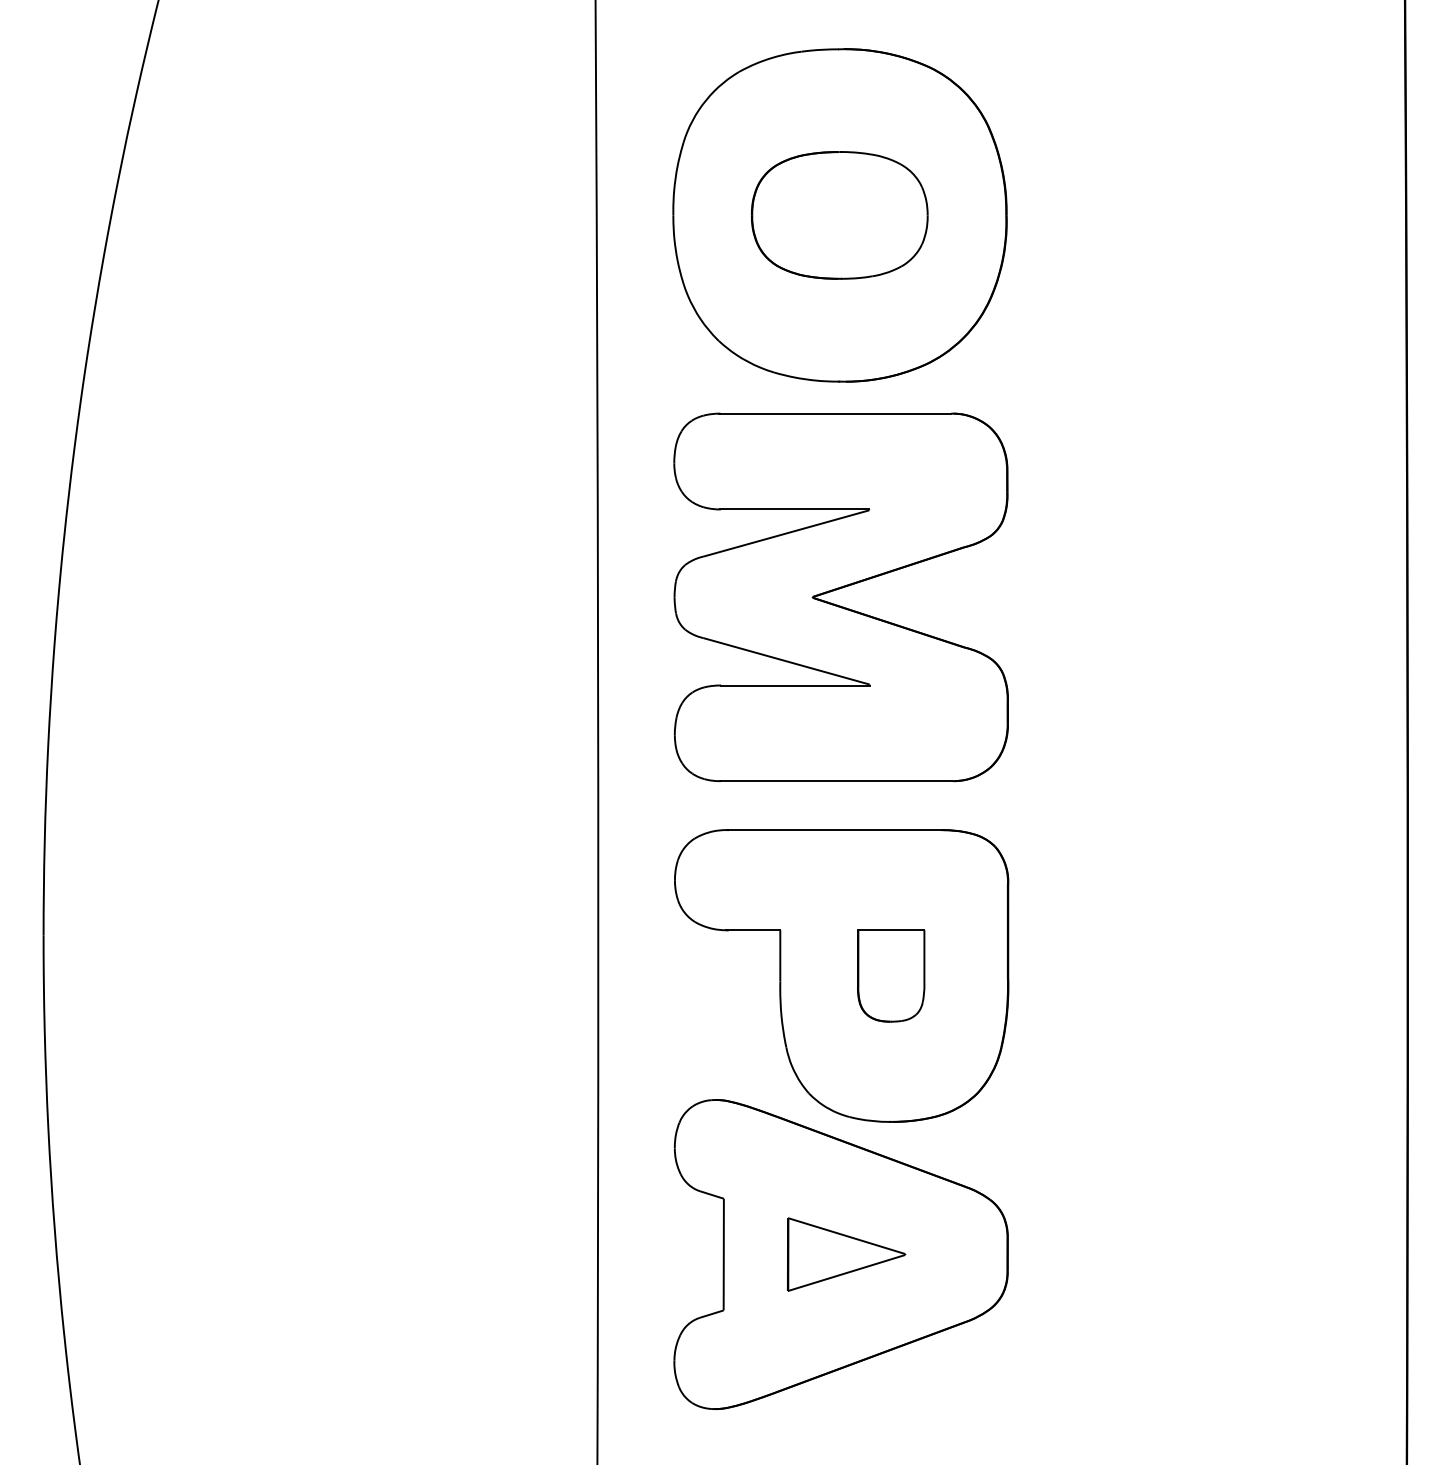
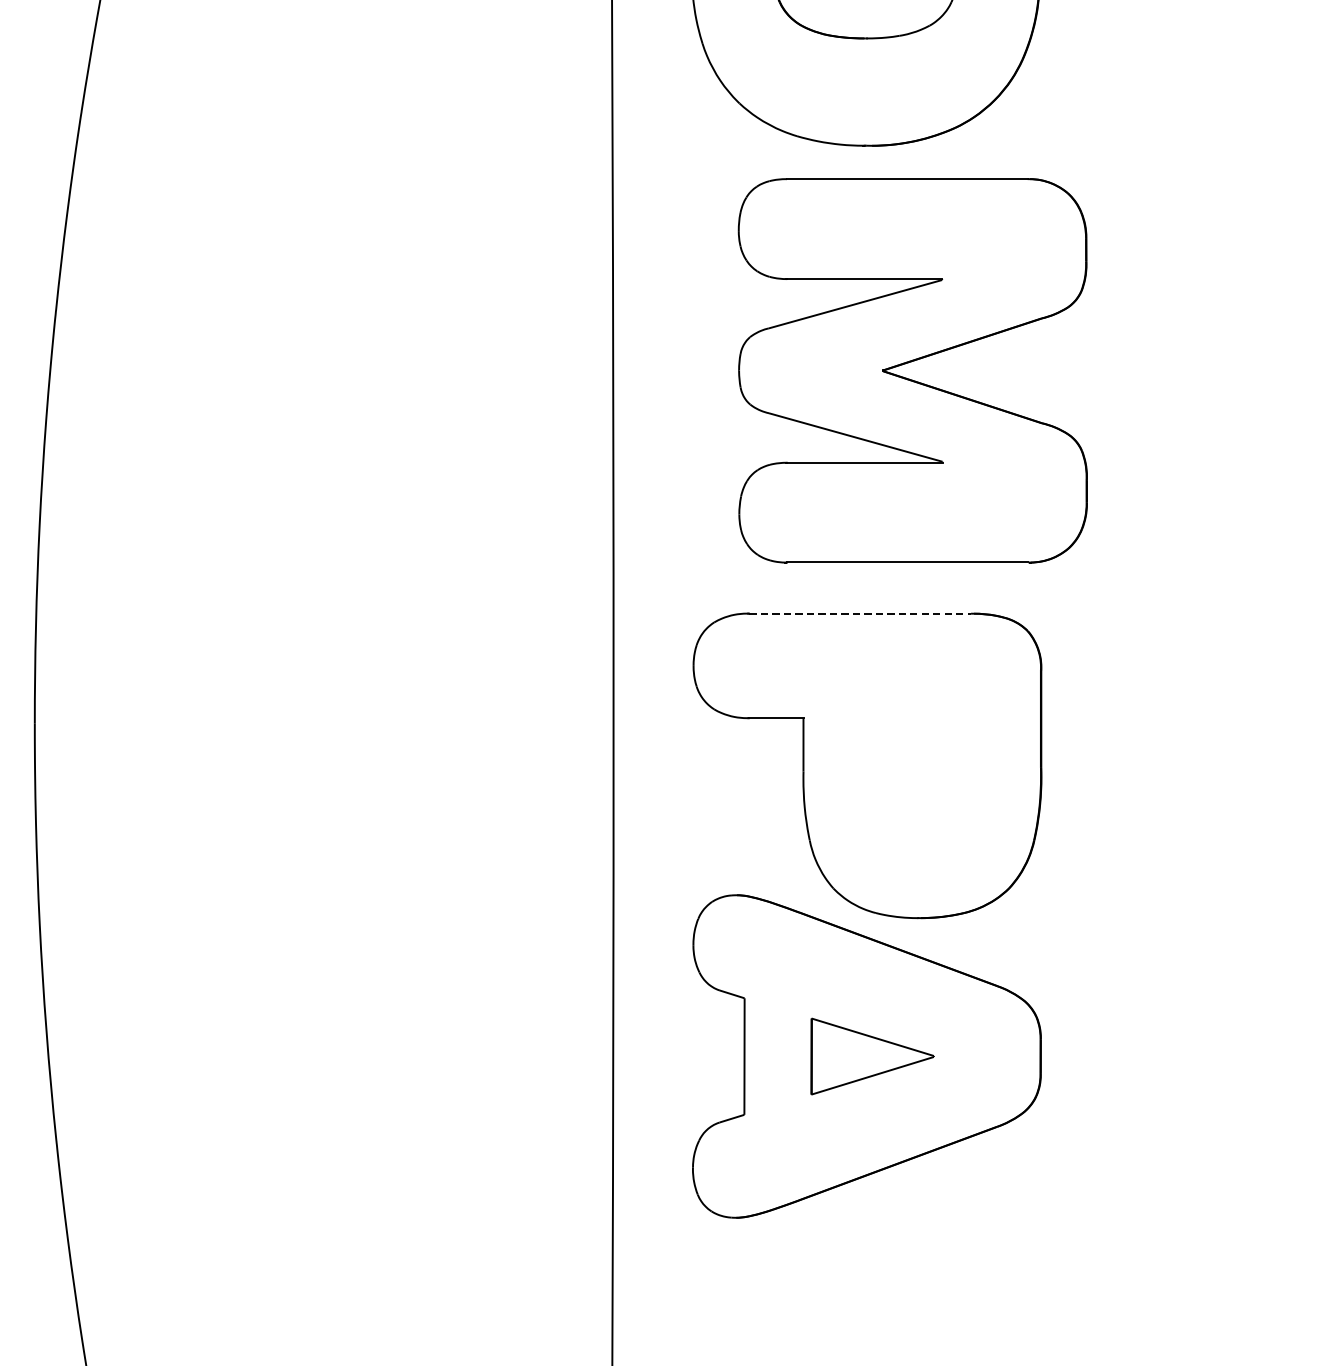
part: (837, 604) -> (909, 378), moved
line: (835, 830) -> (861, 614), solid -> dashed
part: (891, 975) -> (919, 765), removed

